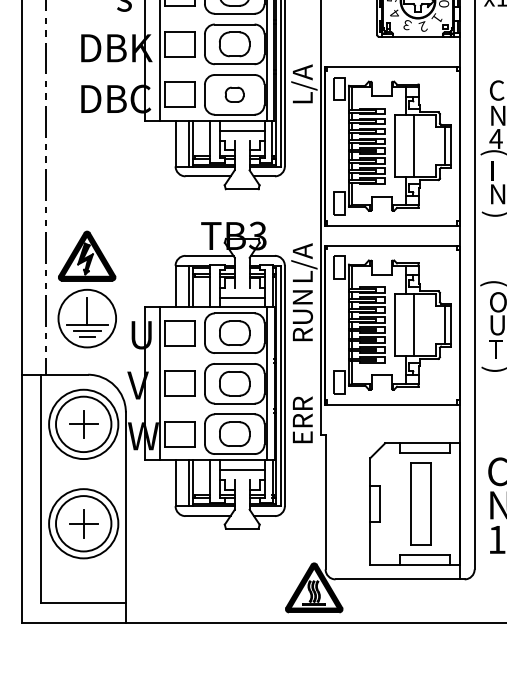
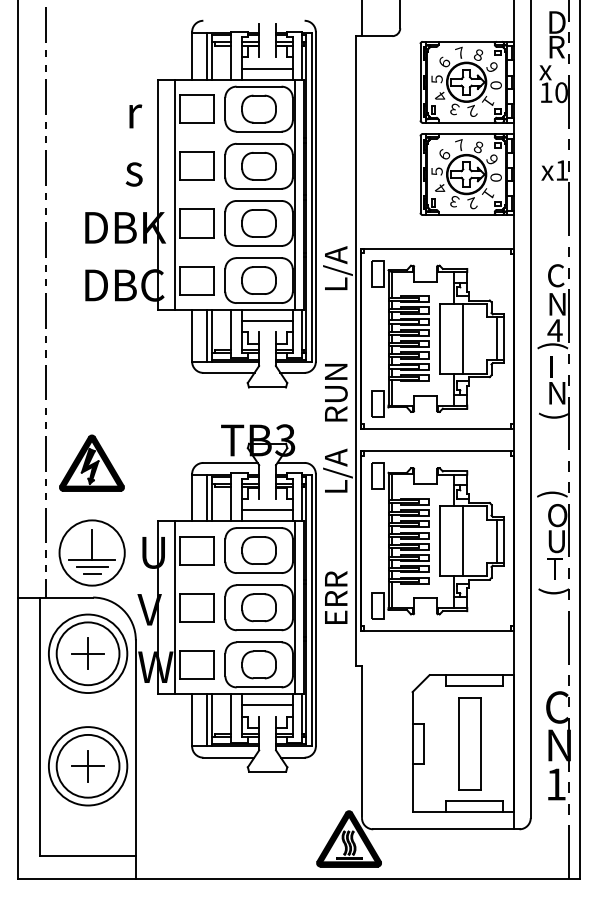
part: (234, 94) -> (258, 280), size x1.67
text: (303, 315) -> (336, 392), moved
part: (86, 318) -> (91, 552), moved
text: (303, 419) -> (336, 597), moved

